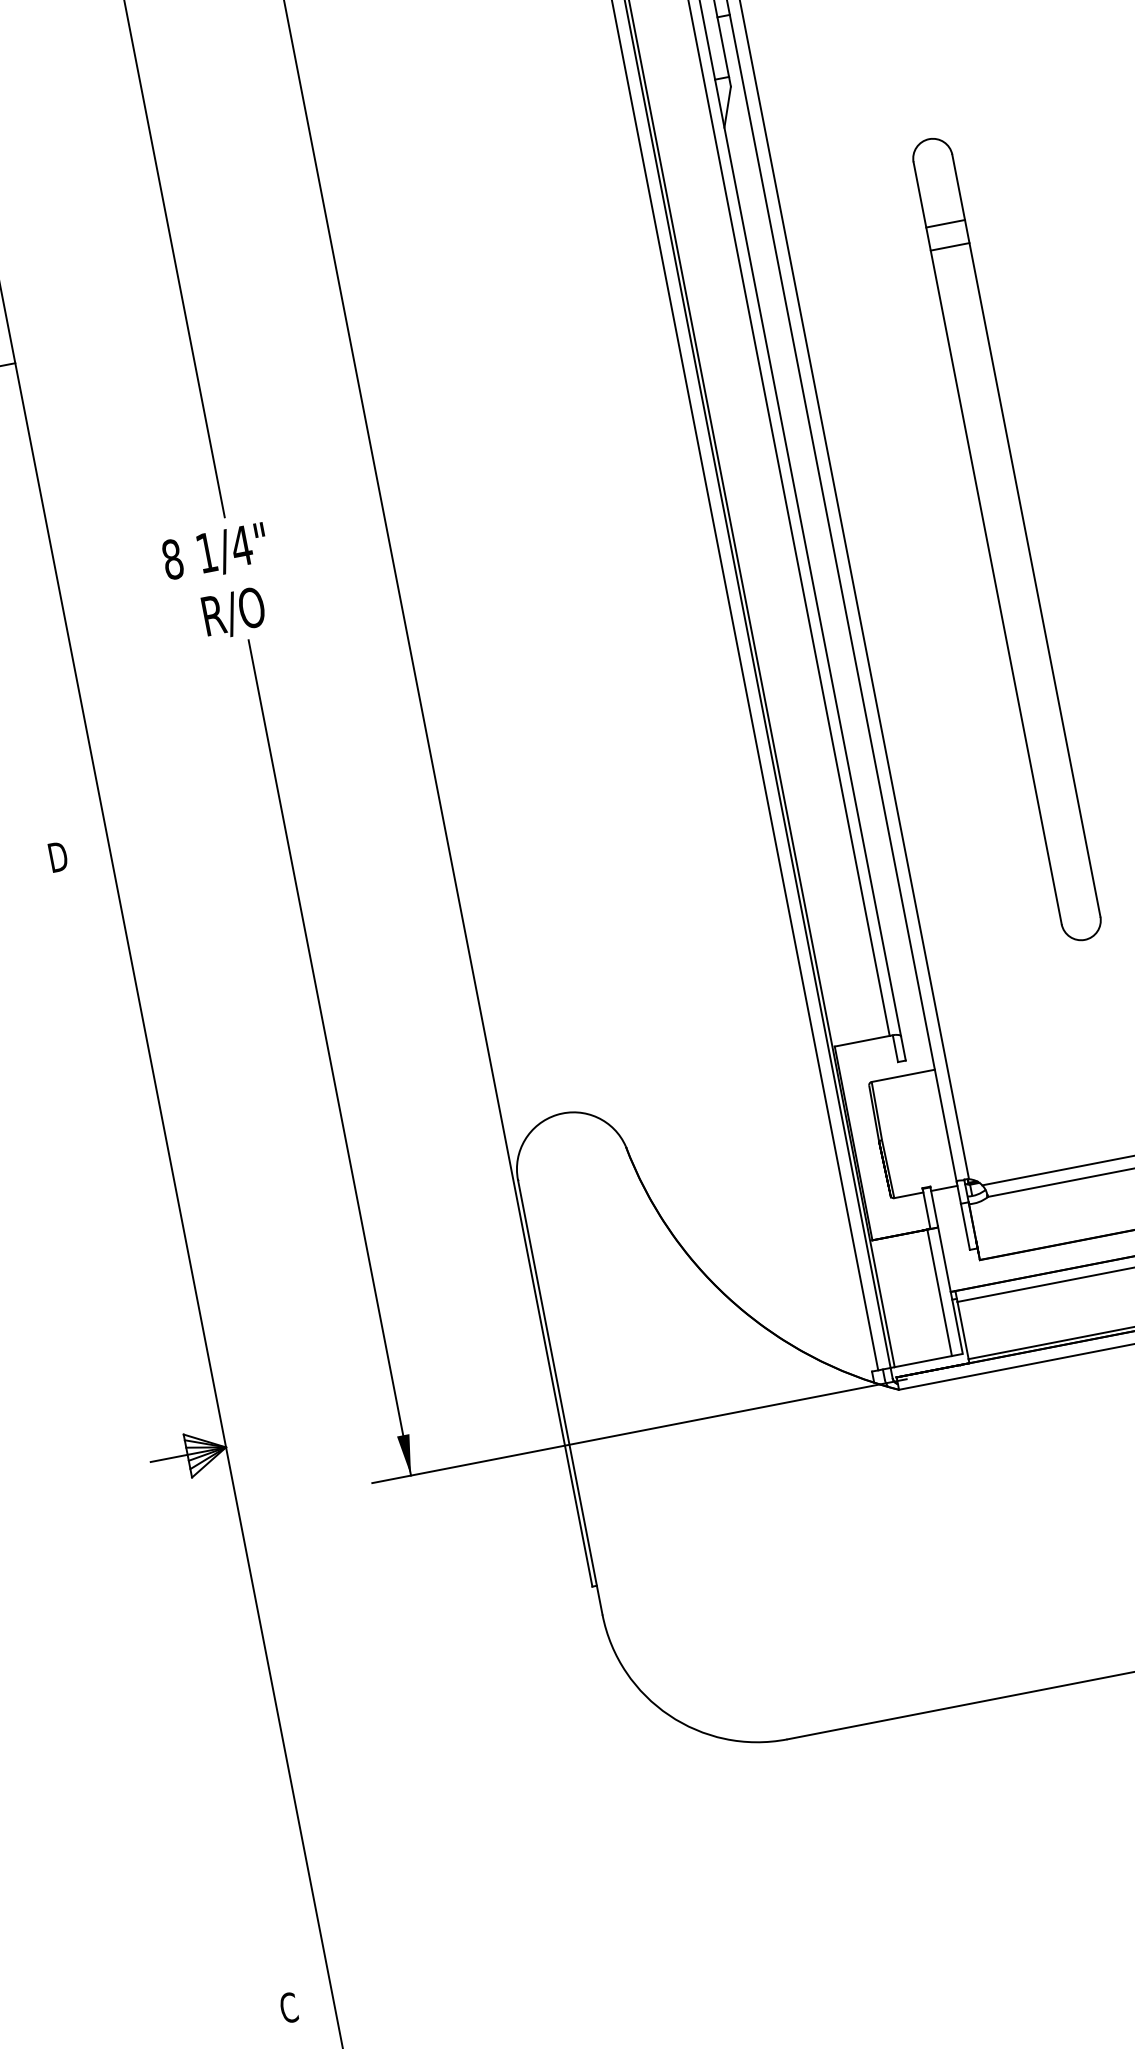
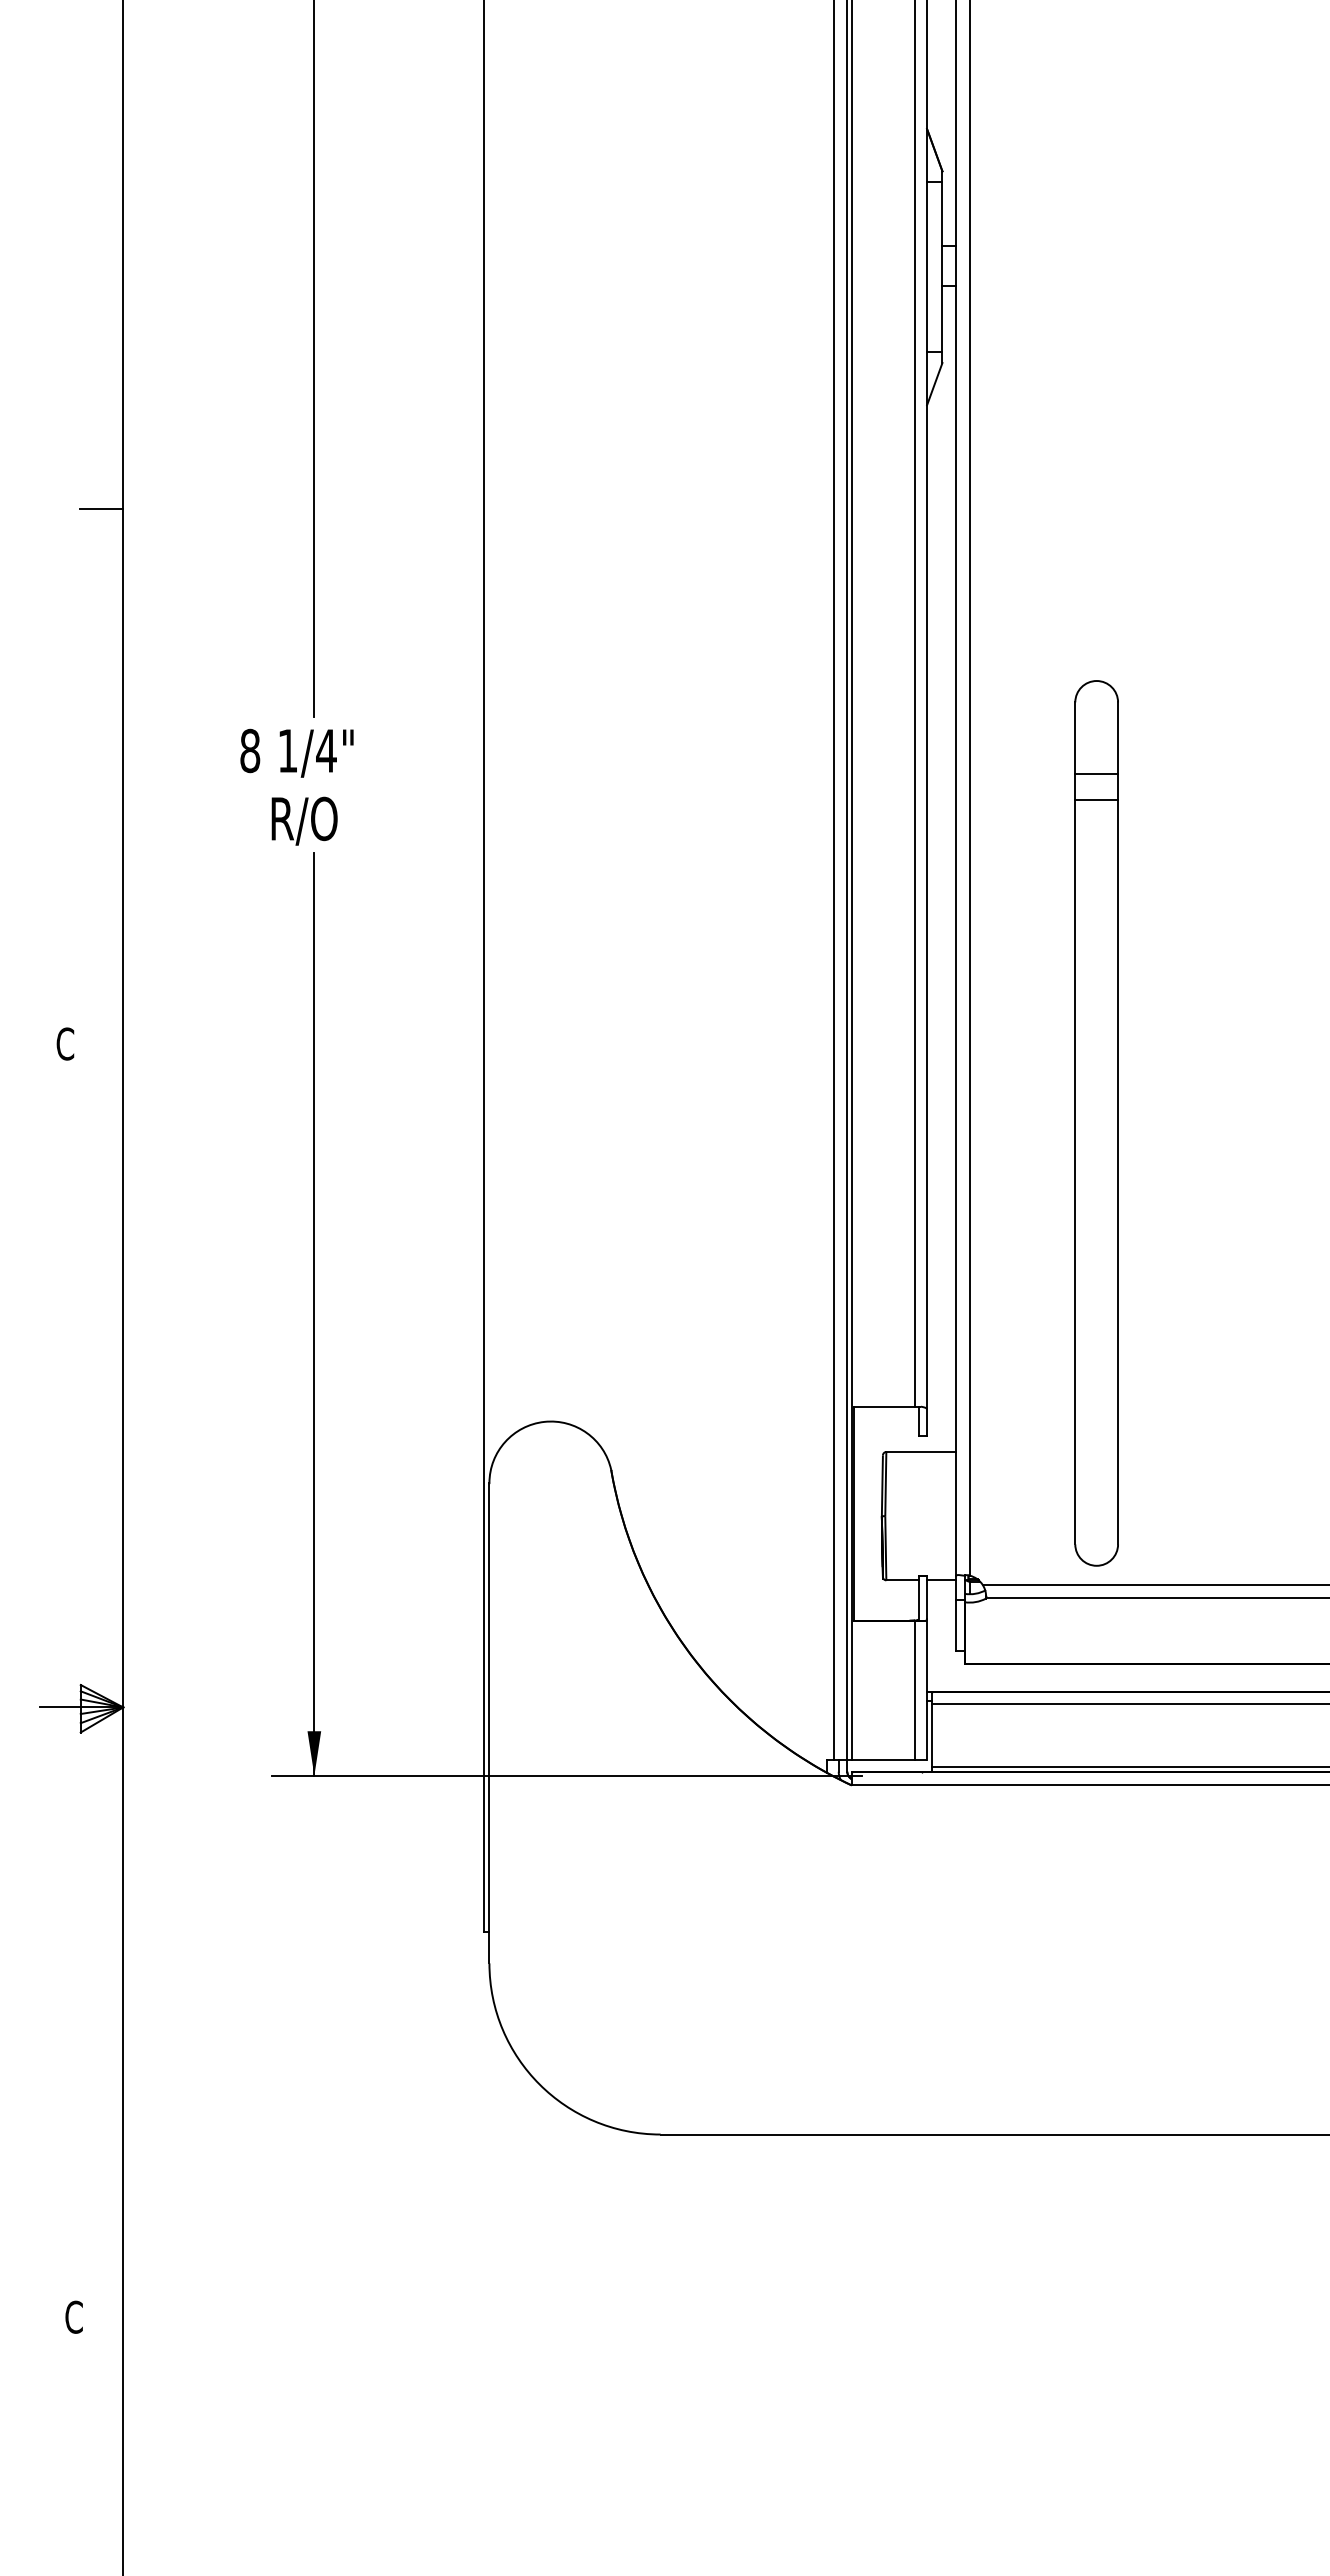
part: (1006, 539) -> (1096, 1123), moved
text: (57, 856) -> (66, 1043), D -> C

